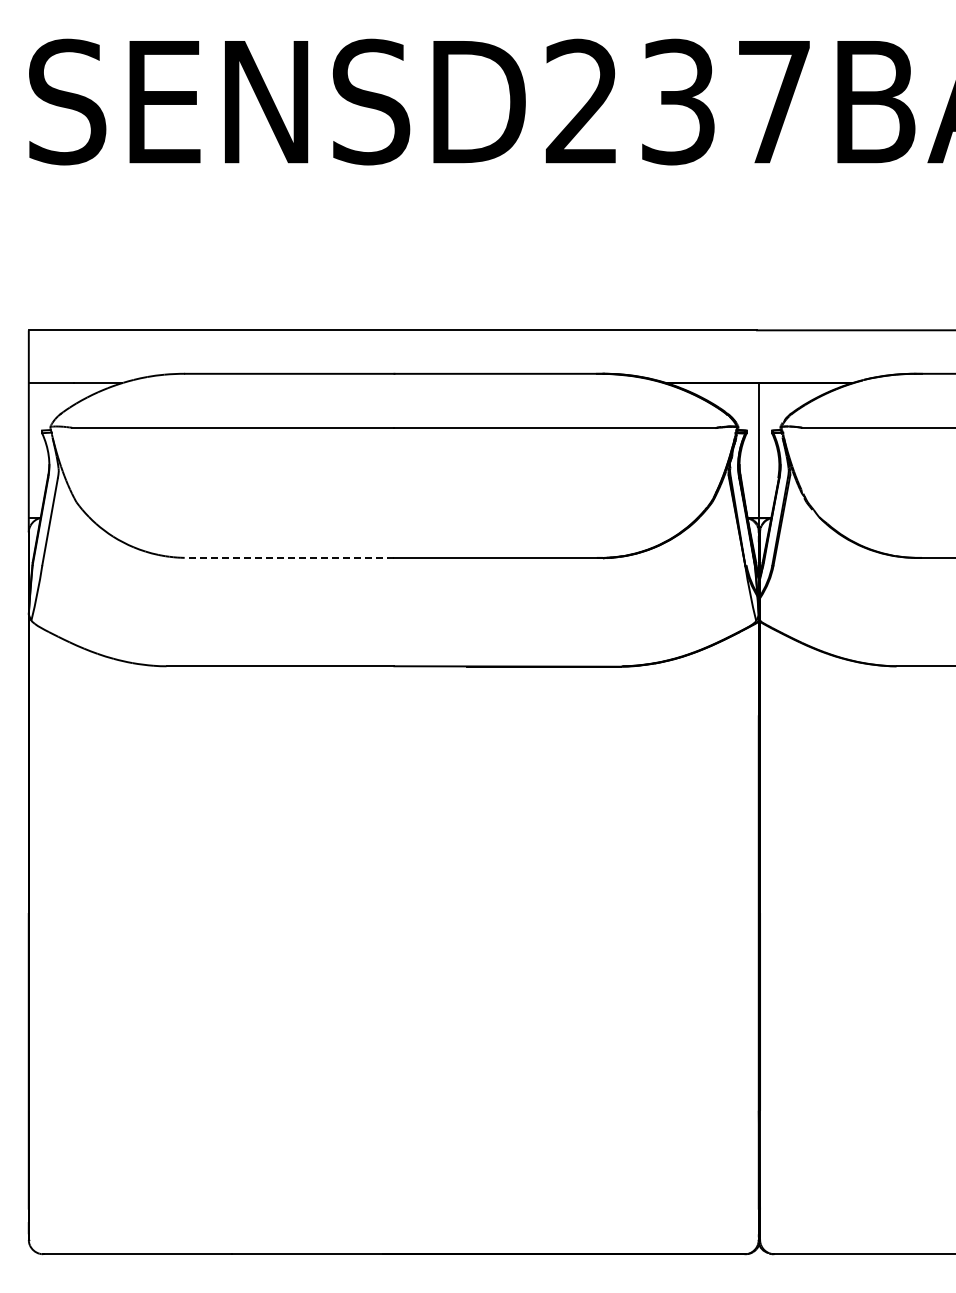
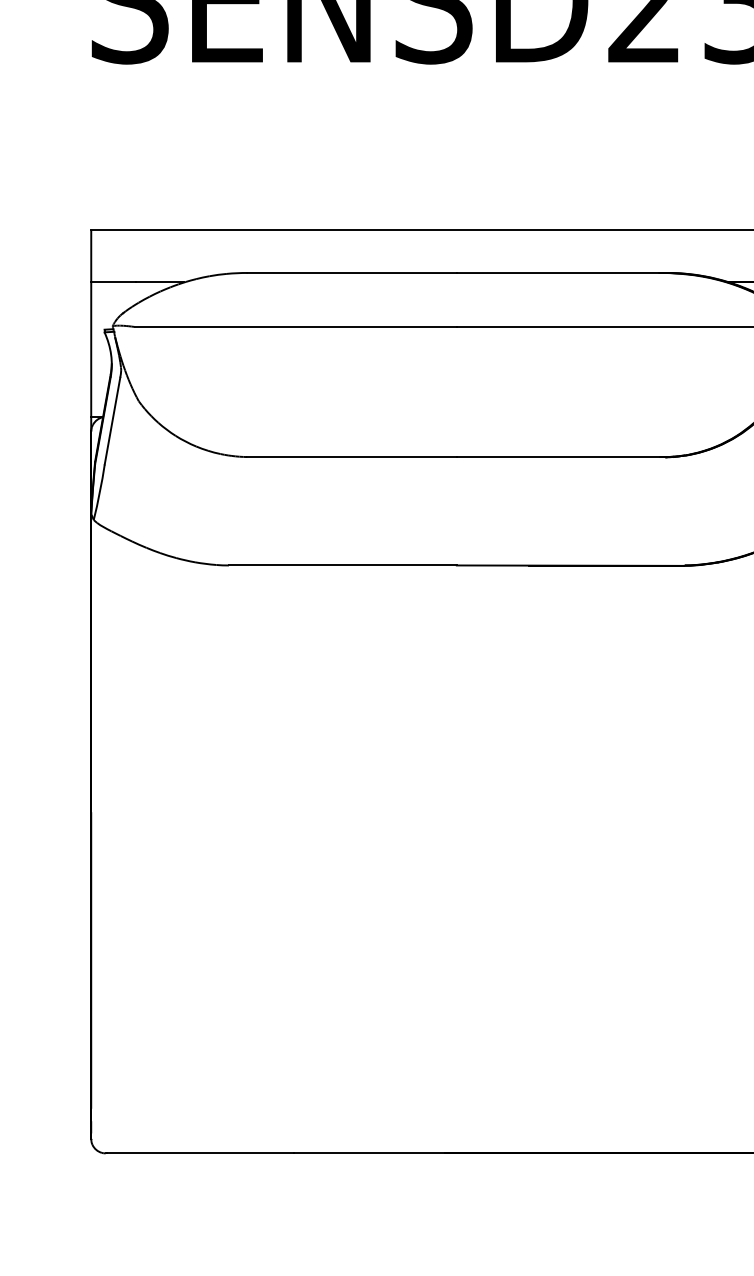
line: (289, 557) -> (351, 456), dashed -> solid

